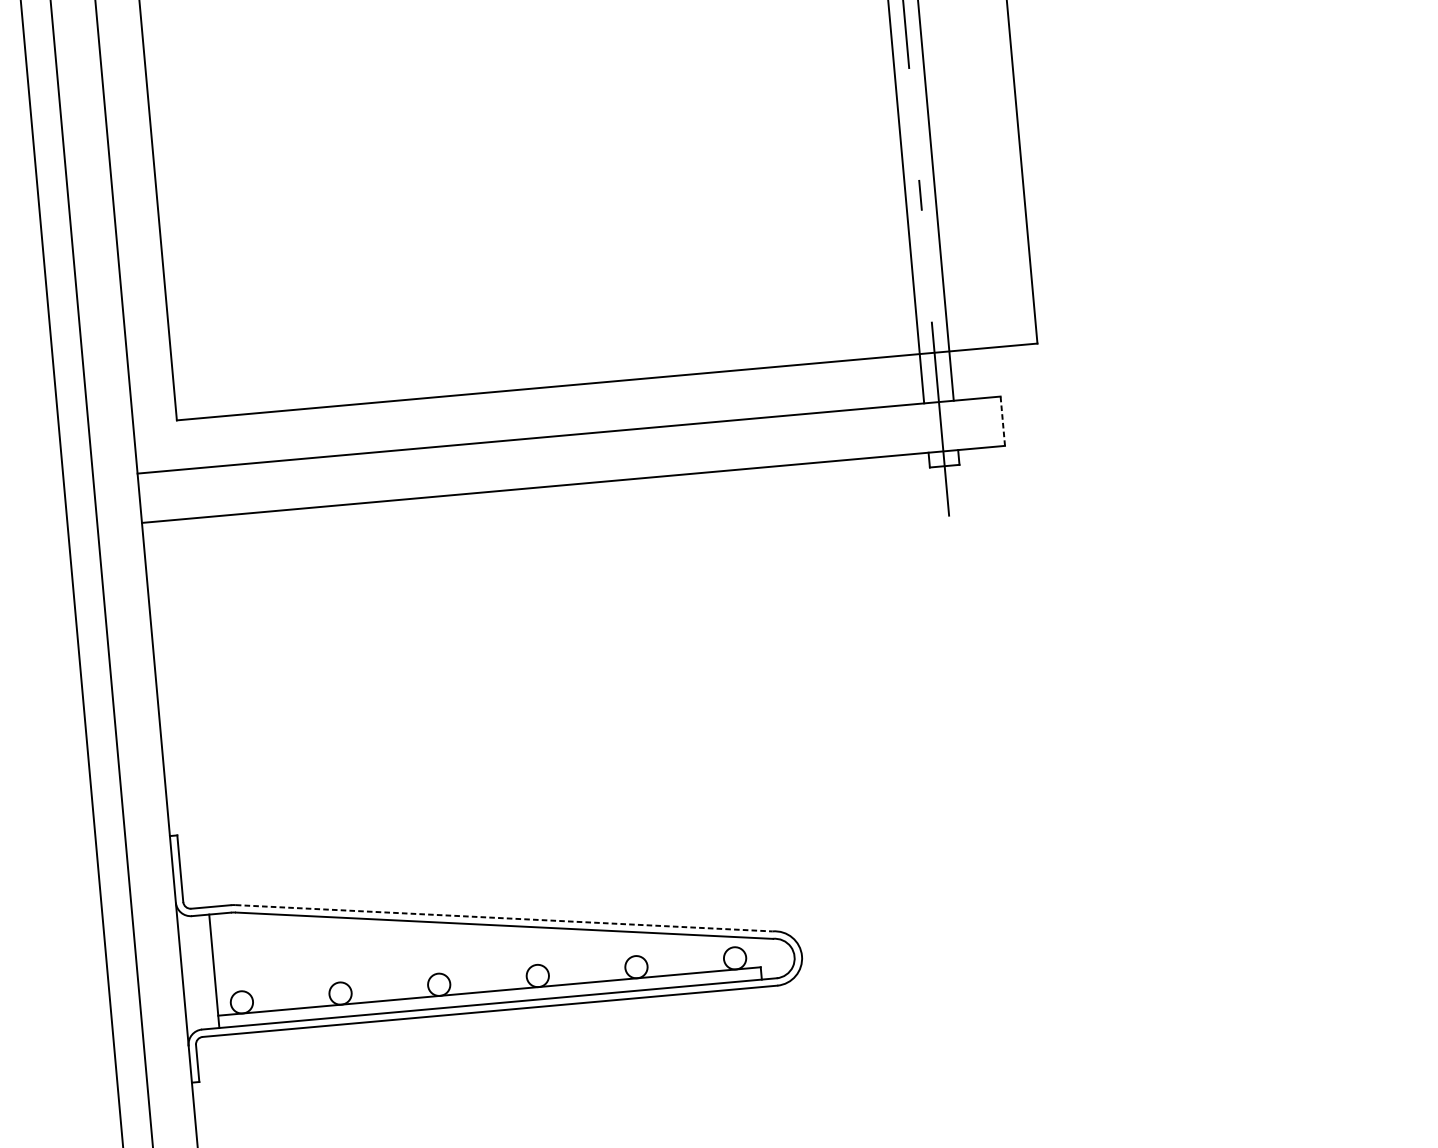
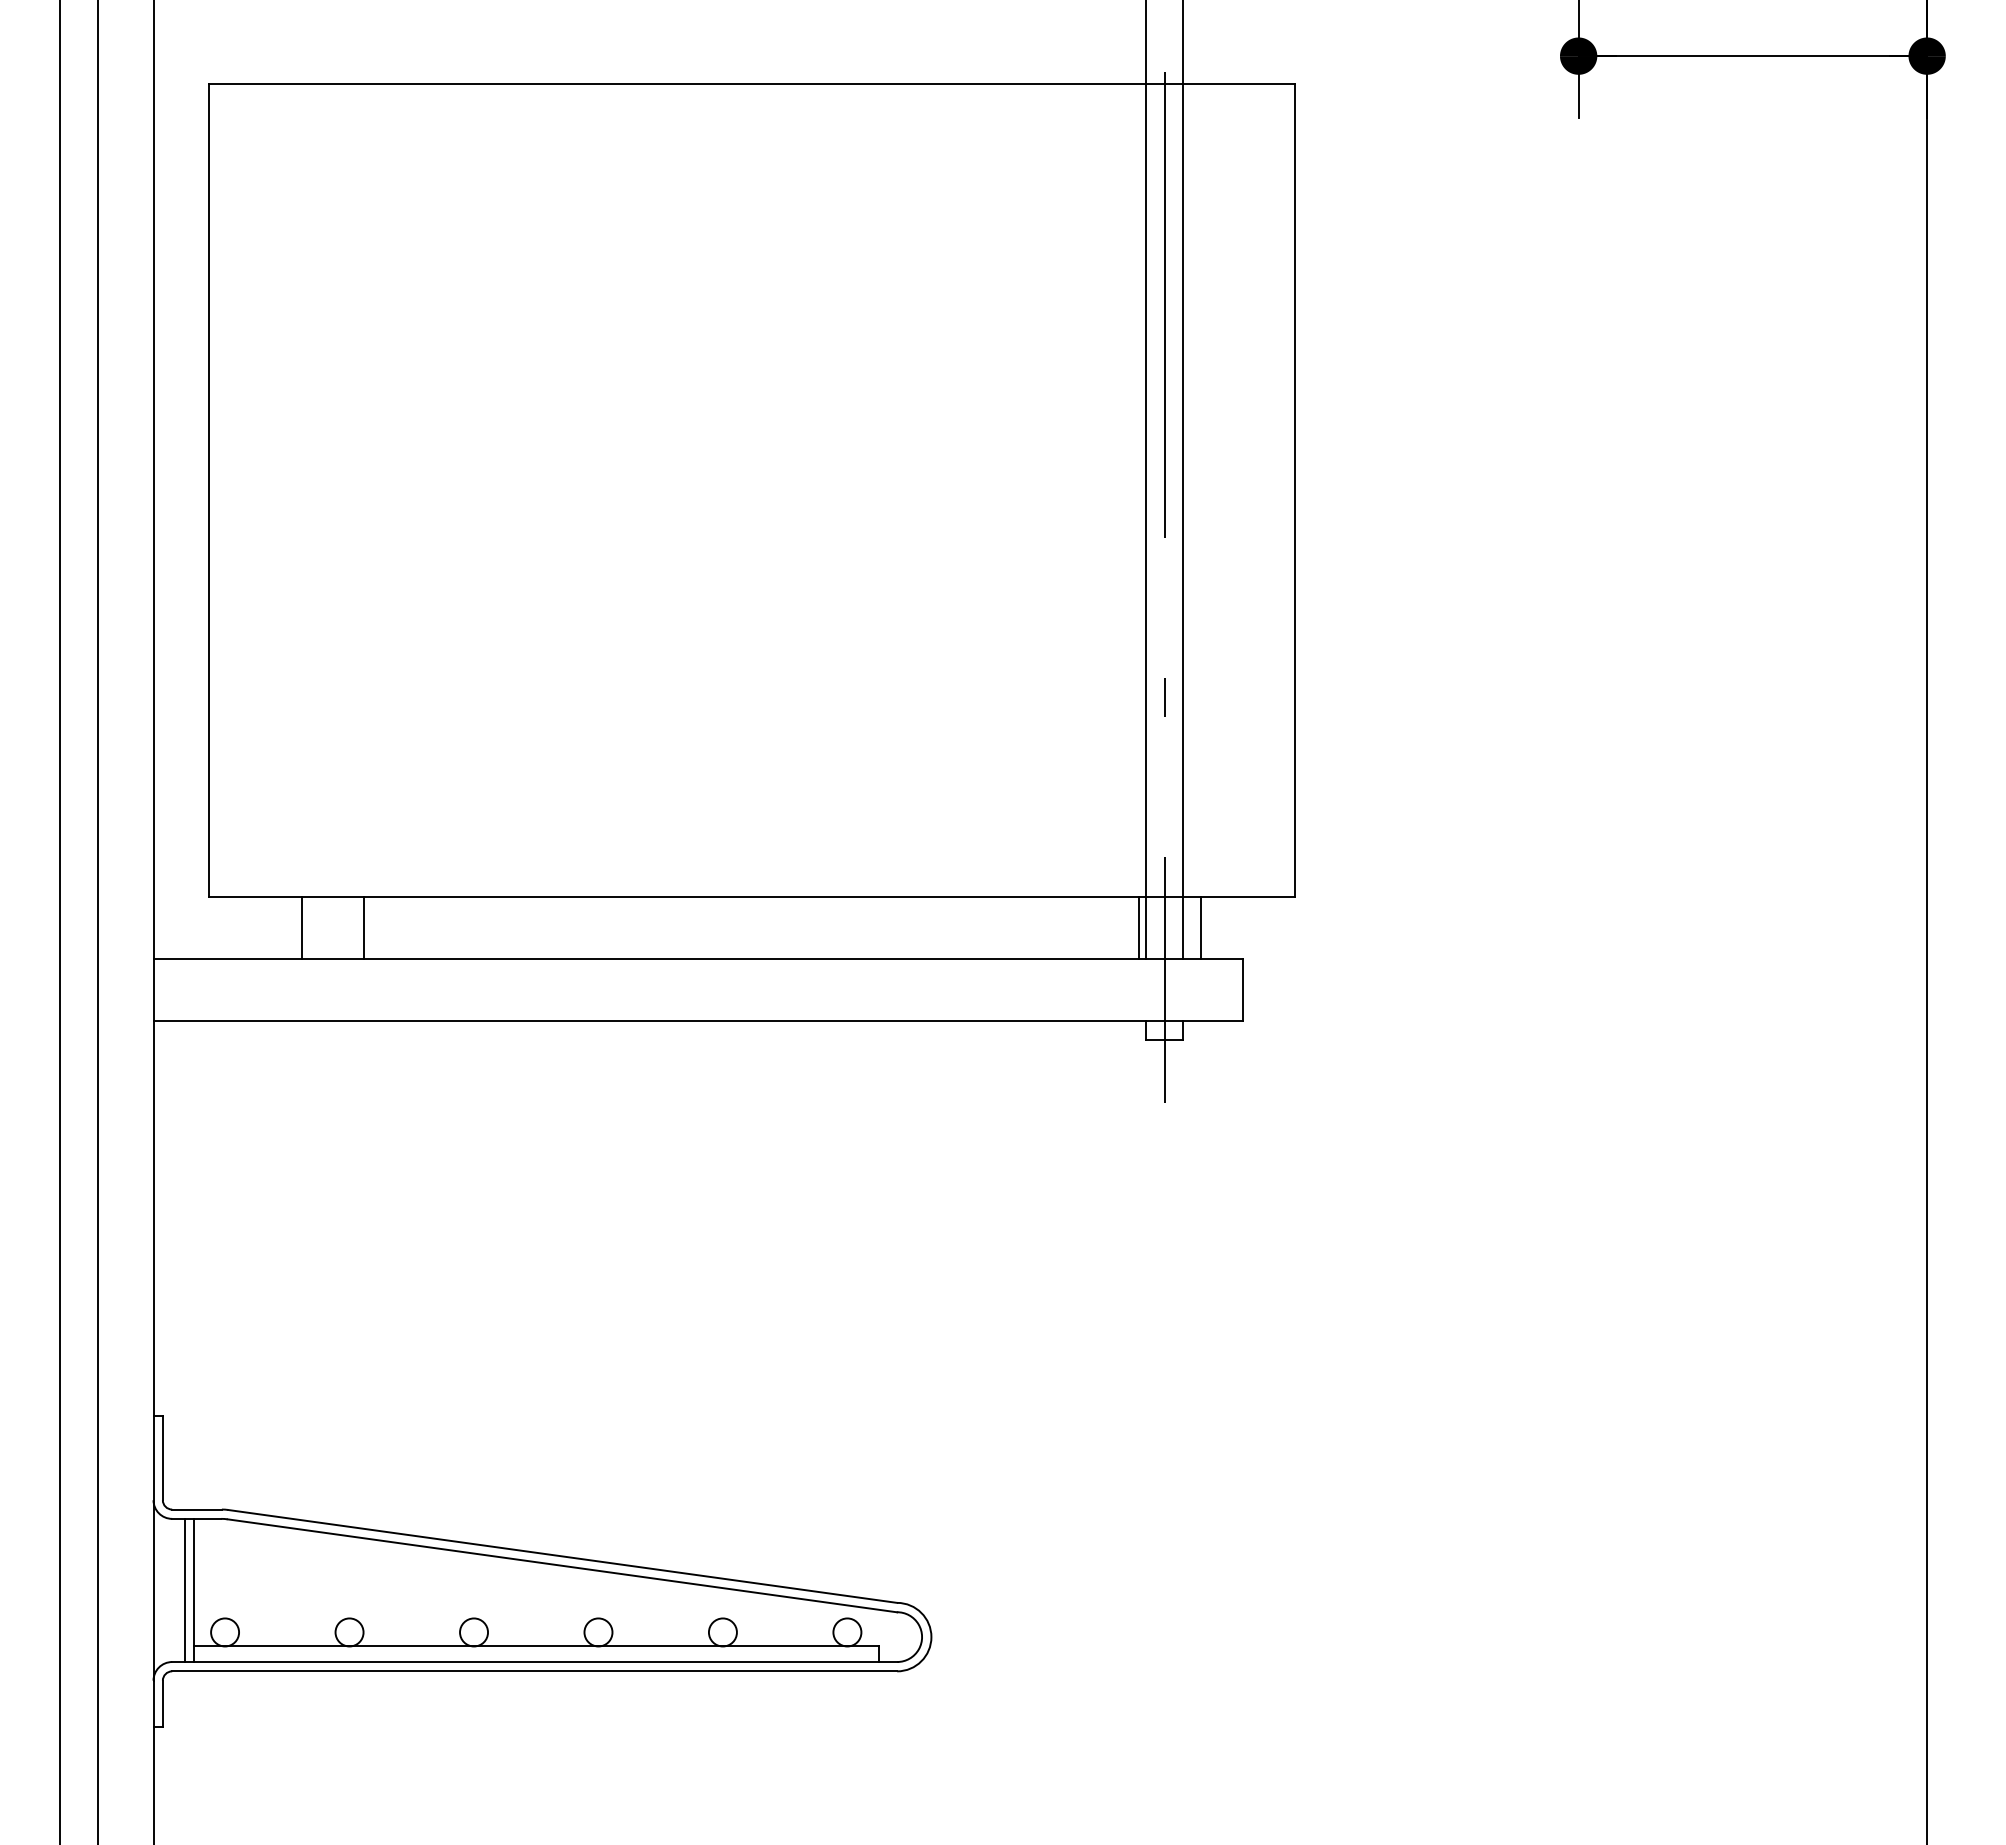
line: (965, 374) -> (1201, 927), added
line: (916, 379) -> (1139, 927), added
line: (1002, 420) -> (1242, 989), dashed -> solid
line: (302, 433) -> (364, 927), added
line: (253, 438) -> (302, 927), added
line: (503, 918) -> (562, 1556), dashed -> solid
line: (206, 972) -> (184, 1590), added

